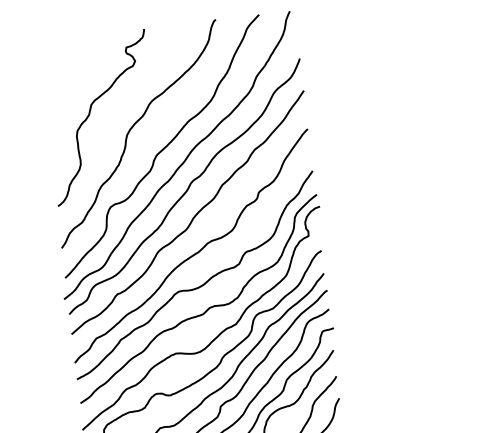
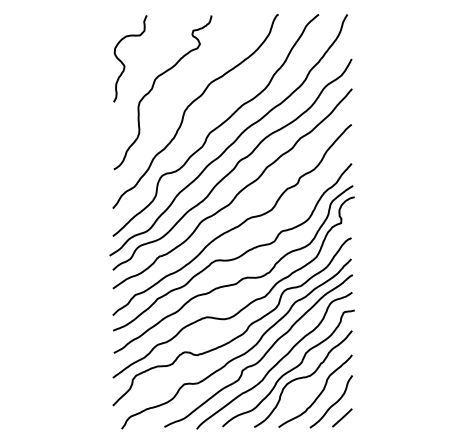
curve: (56, 92) -> (124, 64), added

